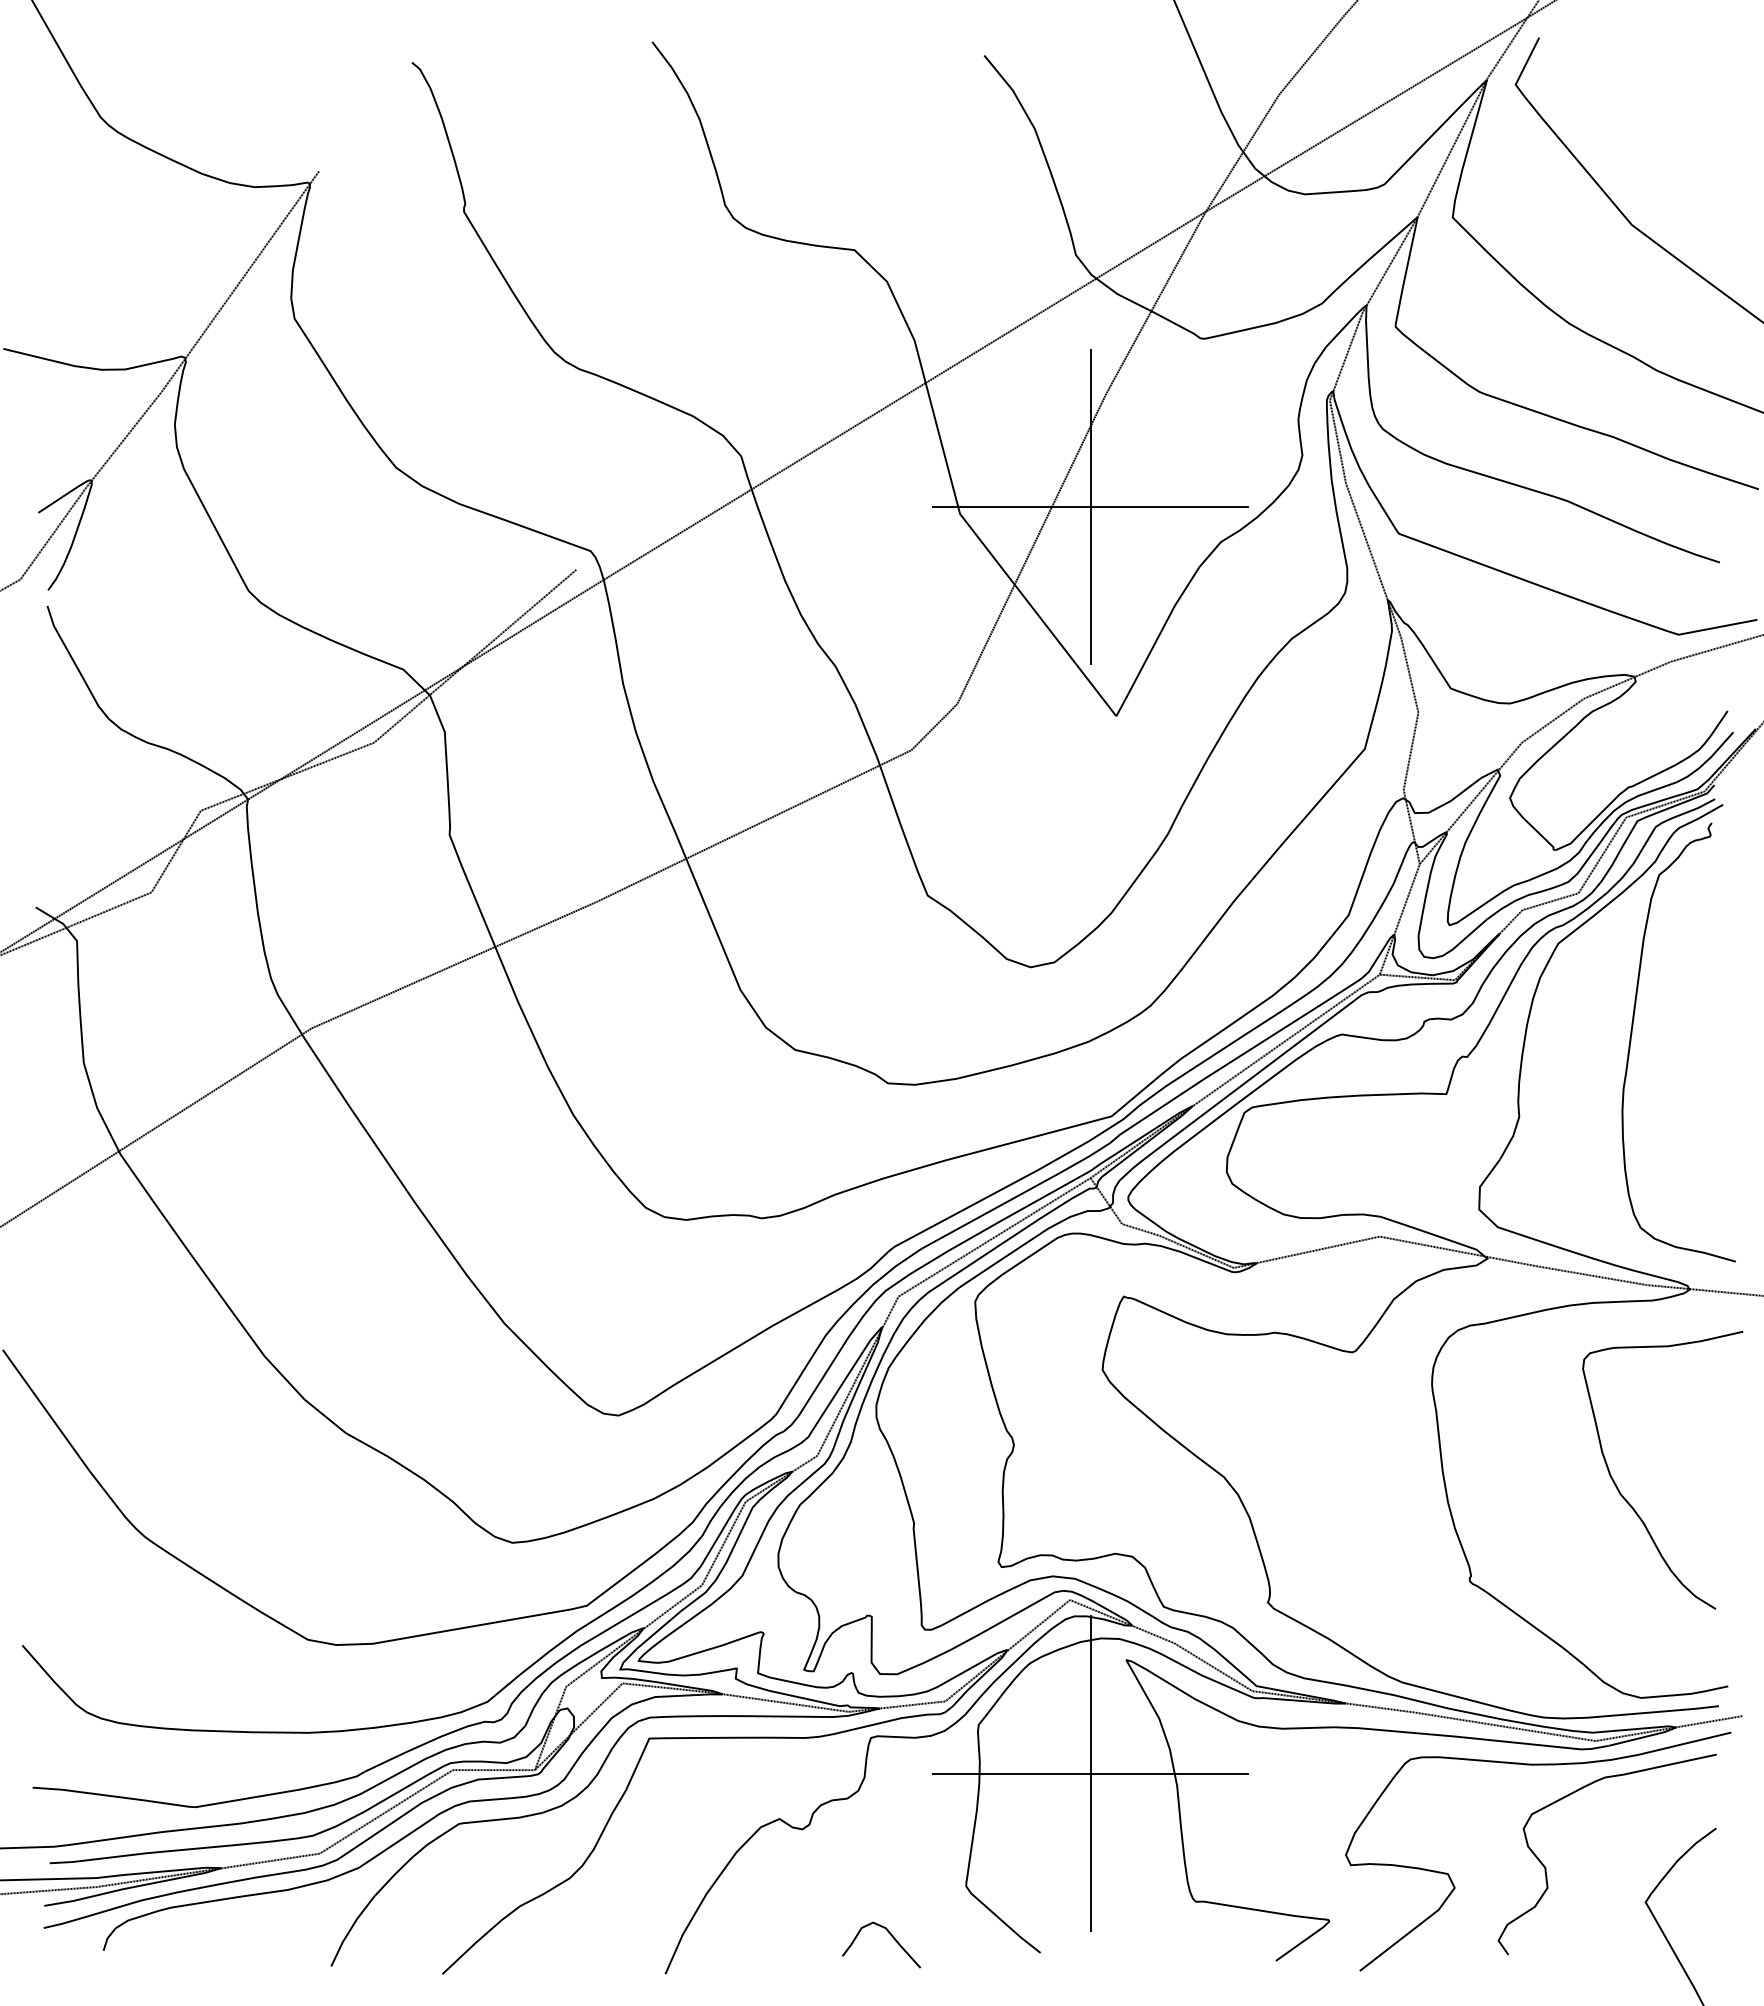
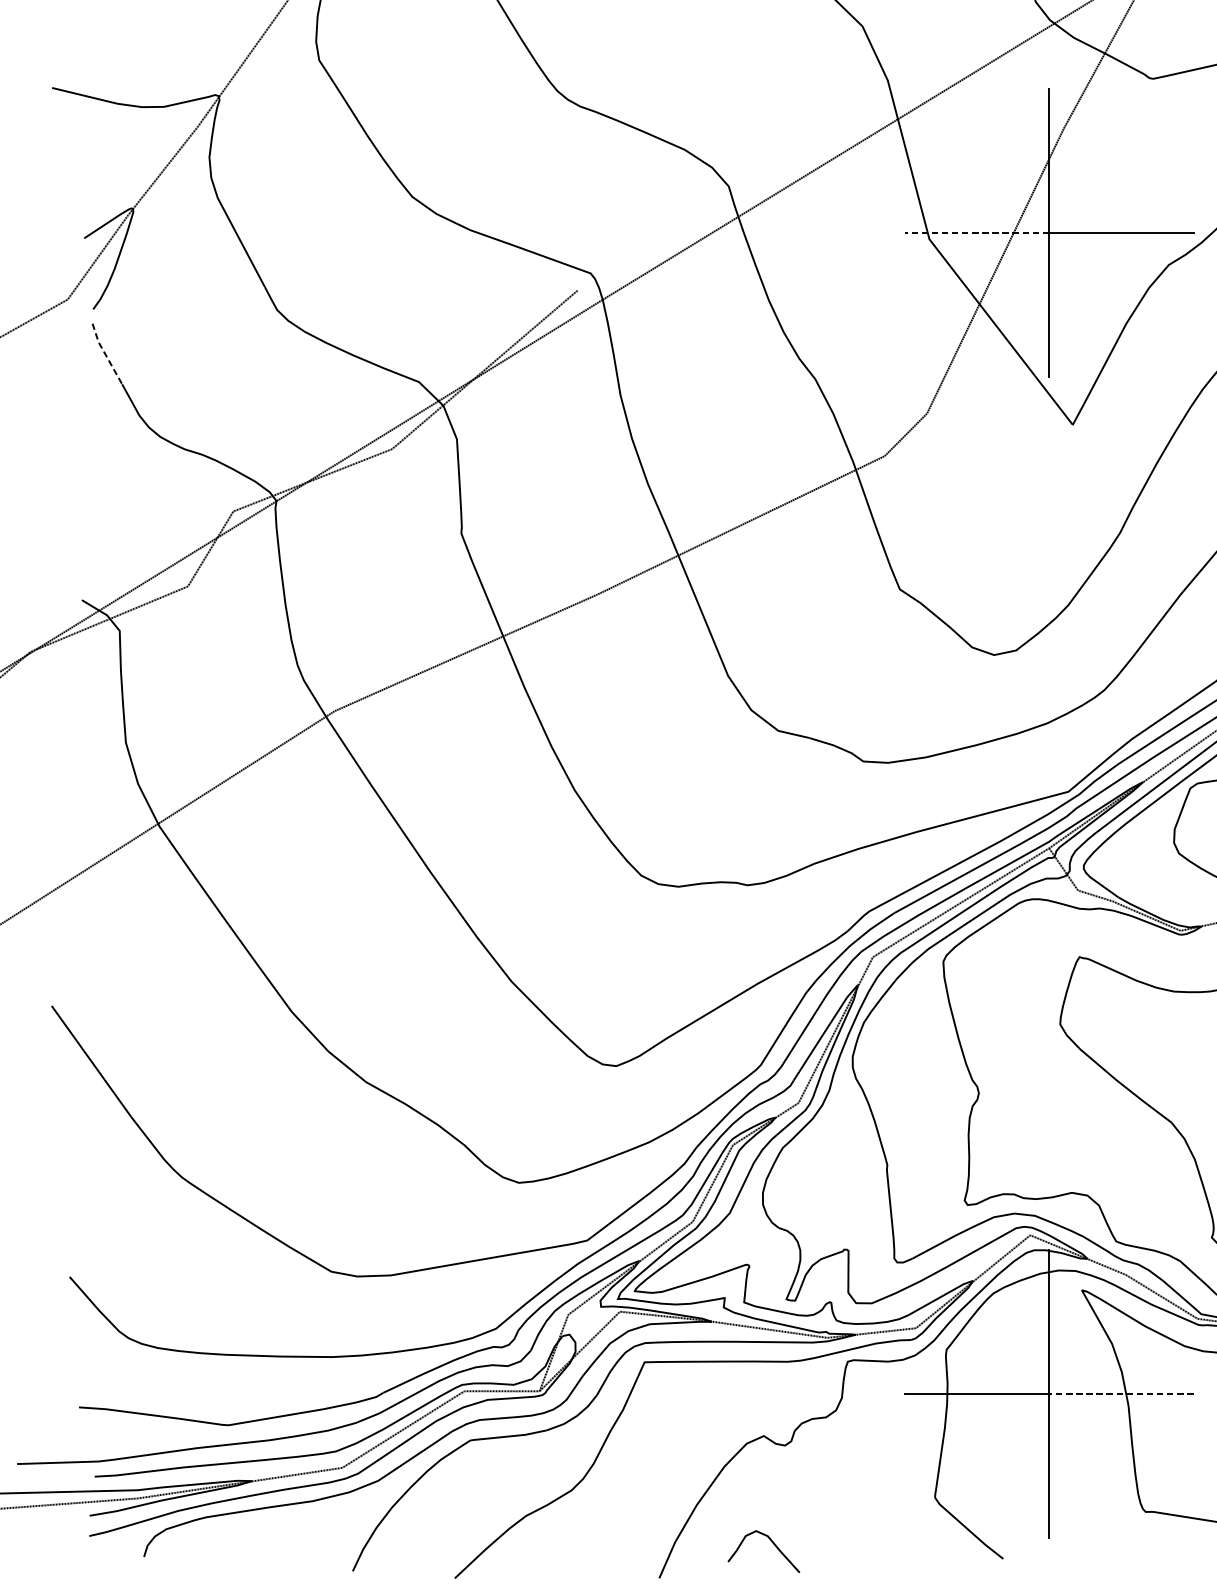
line: (1011, 507) -> (976, 233), solid -> dashed
line: (61, 639) -> (105, 354), solid -> dashed
line: (1169, 1773) -> (1121, 1394), solid -> dashed
curve: (890, 1935) -> (772, 1542), moved

